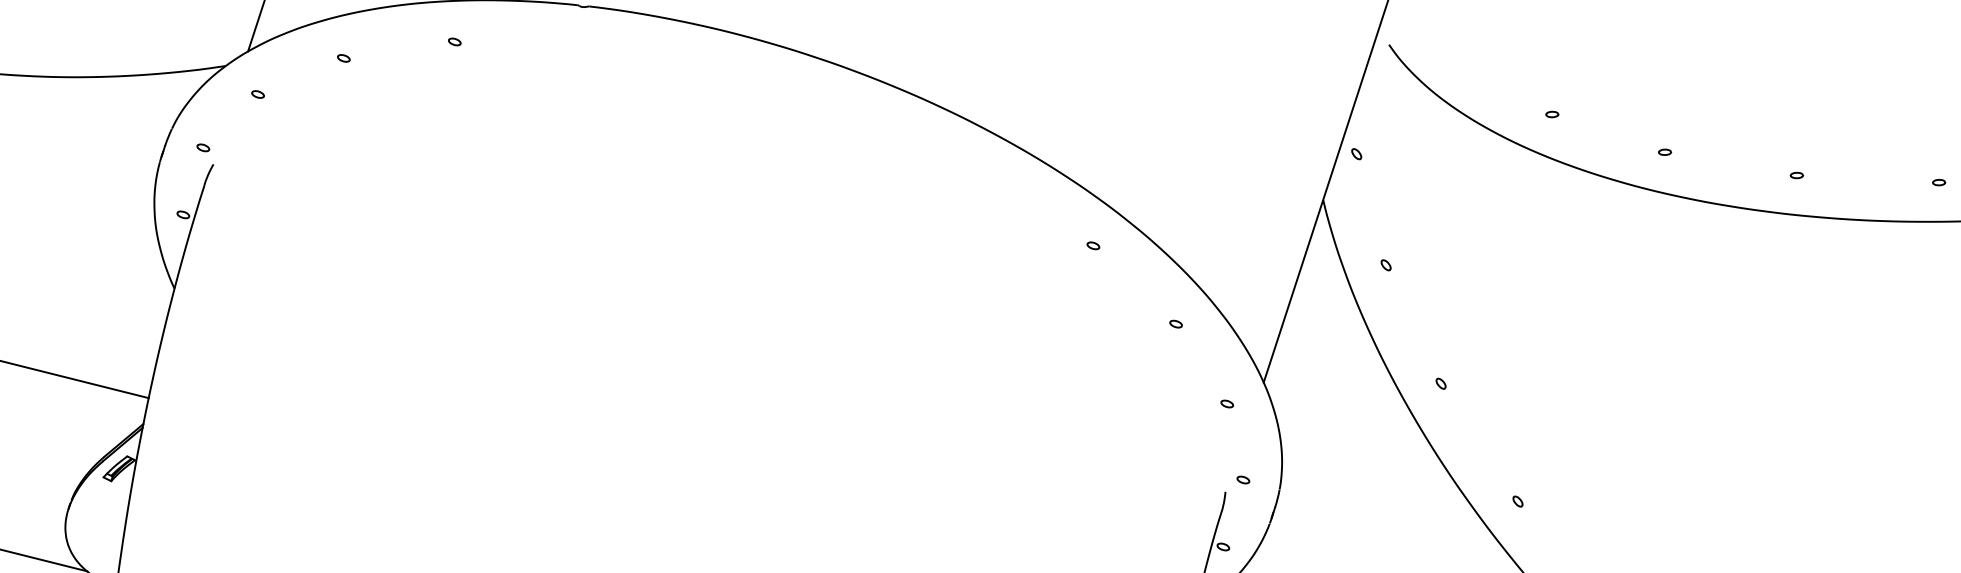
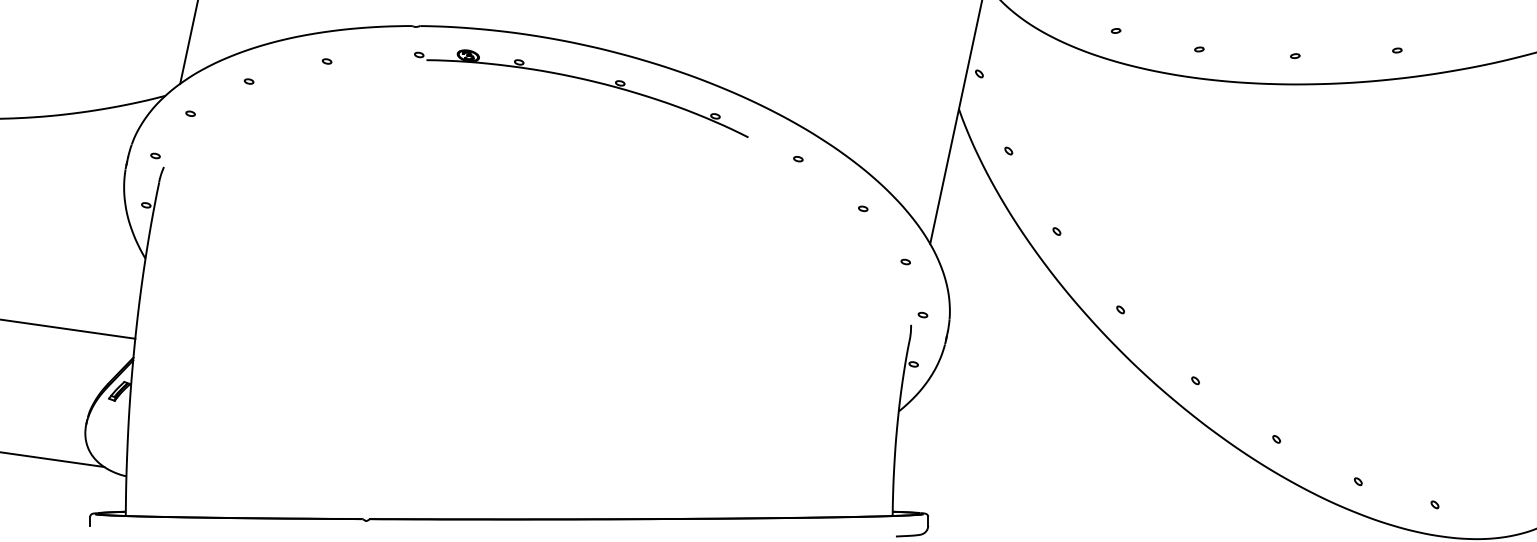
part: (807, 105) -> (583, 80), added

